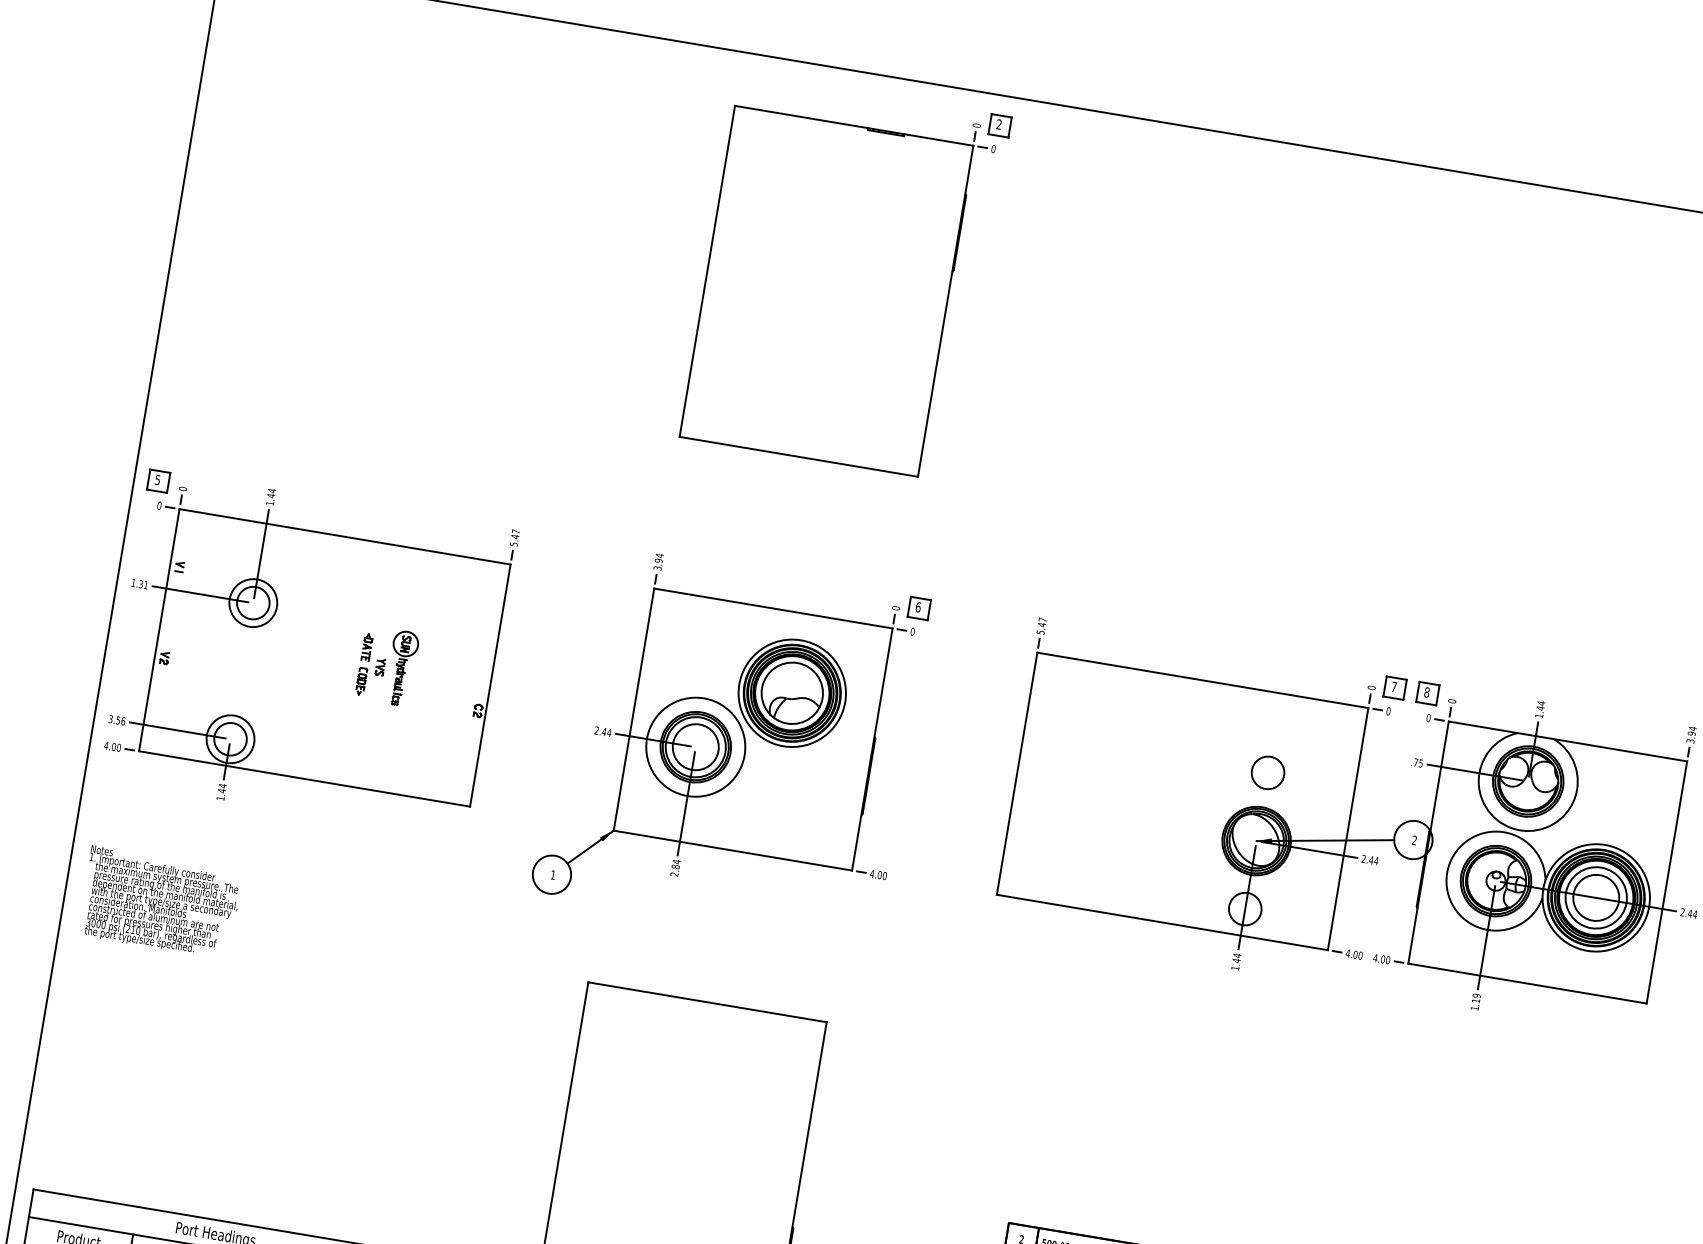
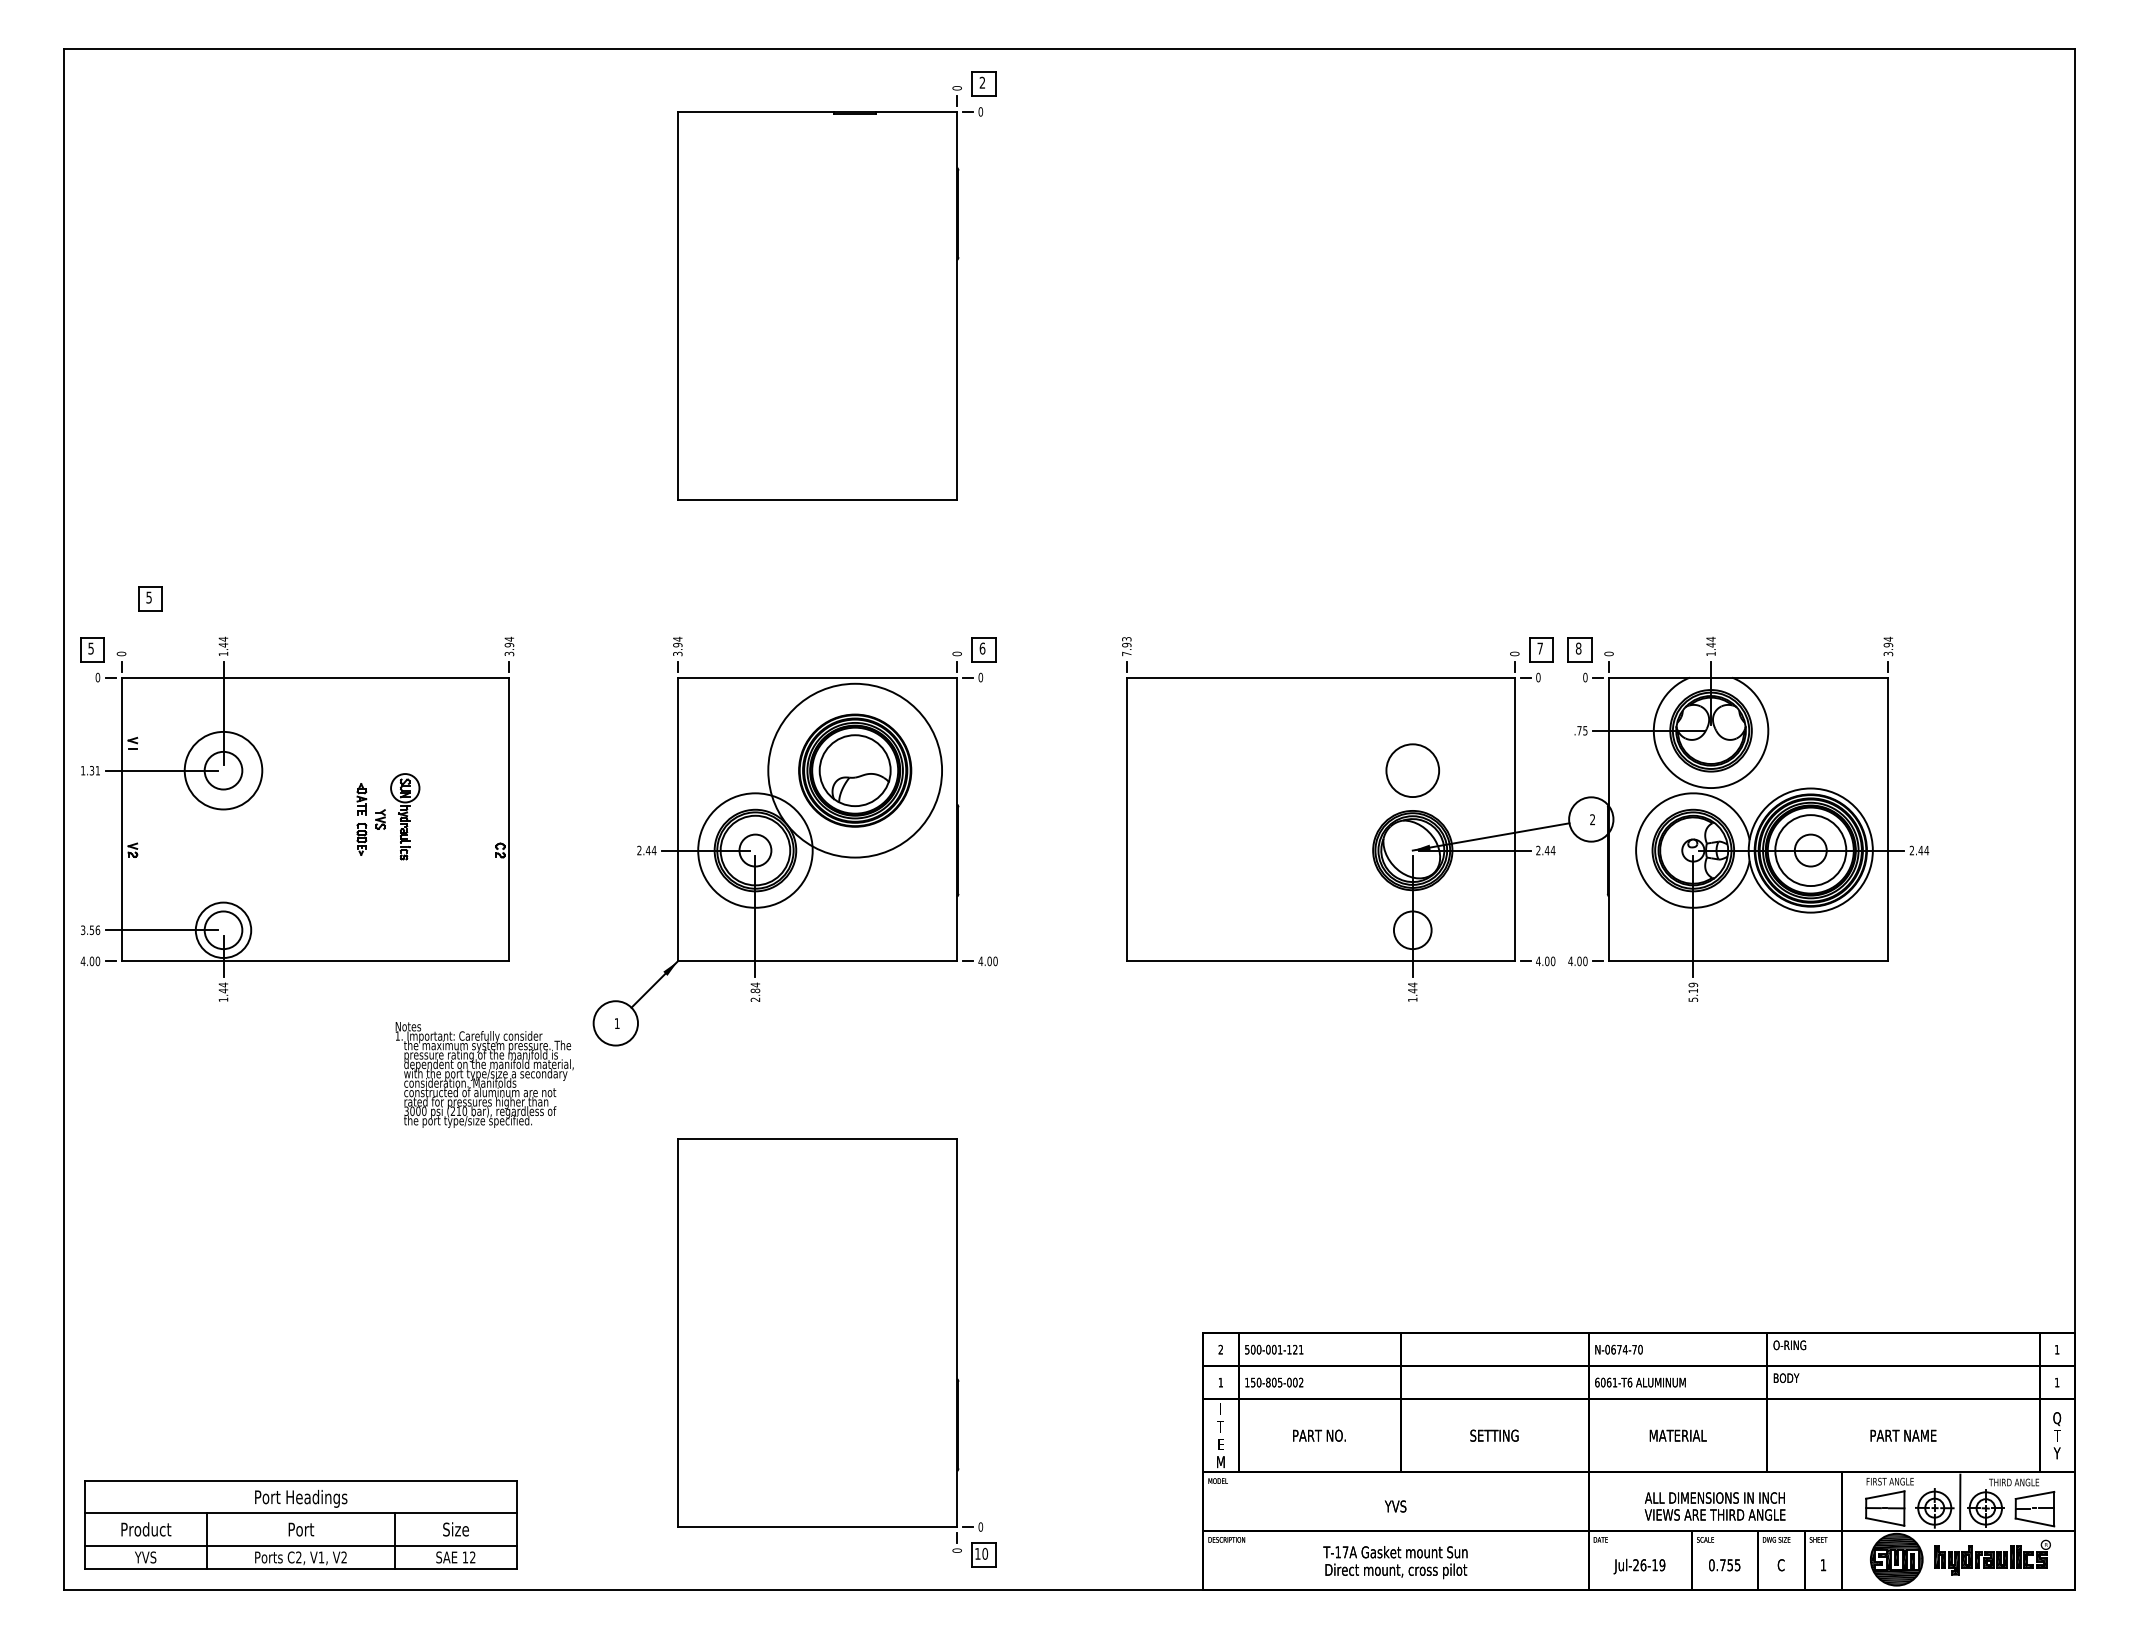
part: (215, 445) -> (150, 598), added
text: (515, 537) -> (509, 645), 5.47 -> 3.94
circle: (253, 602) -> (223, 770), size x1.4
text: (1041, 626) -> (1126, 646), 5.47 -> 7.93
circle: (792, 693) -> (855, 770), size x1.4
circle: (695, 747) -> (755, 850), size x0.6
circle: (1267, 772) -> (1412, 770), size x1.4
circle: (1595, 897) -> (1810, 850), size x0.6
text: (160, 902) -> (484, 1074), moved
text: (1474, 1008) -> (1693, 999), 1.19 -> 5.19

